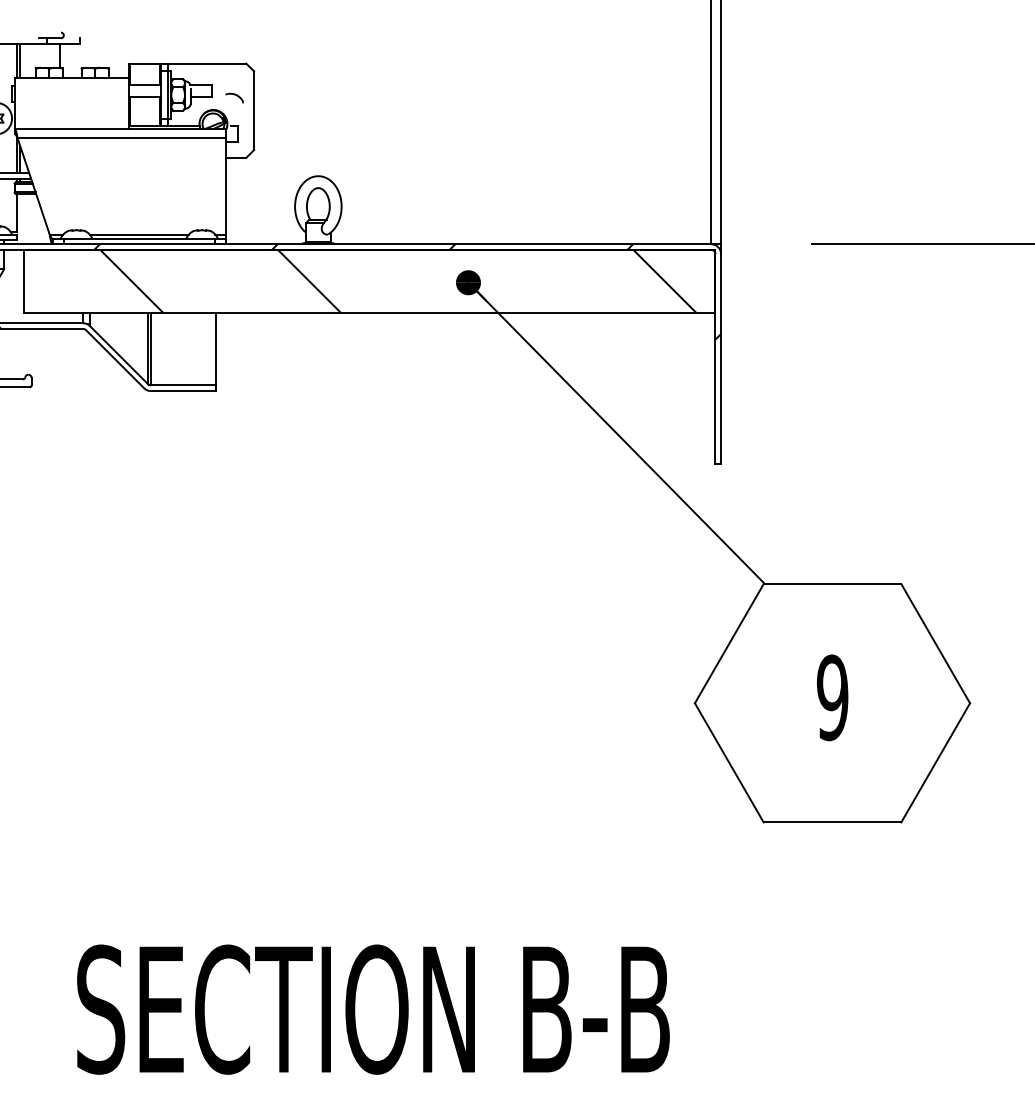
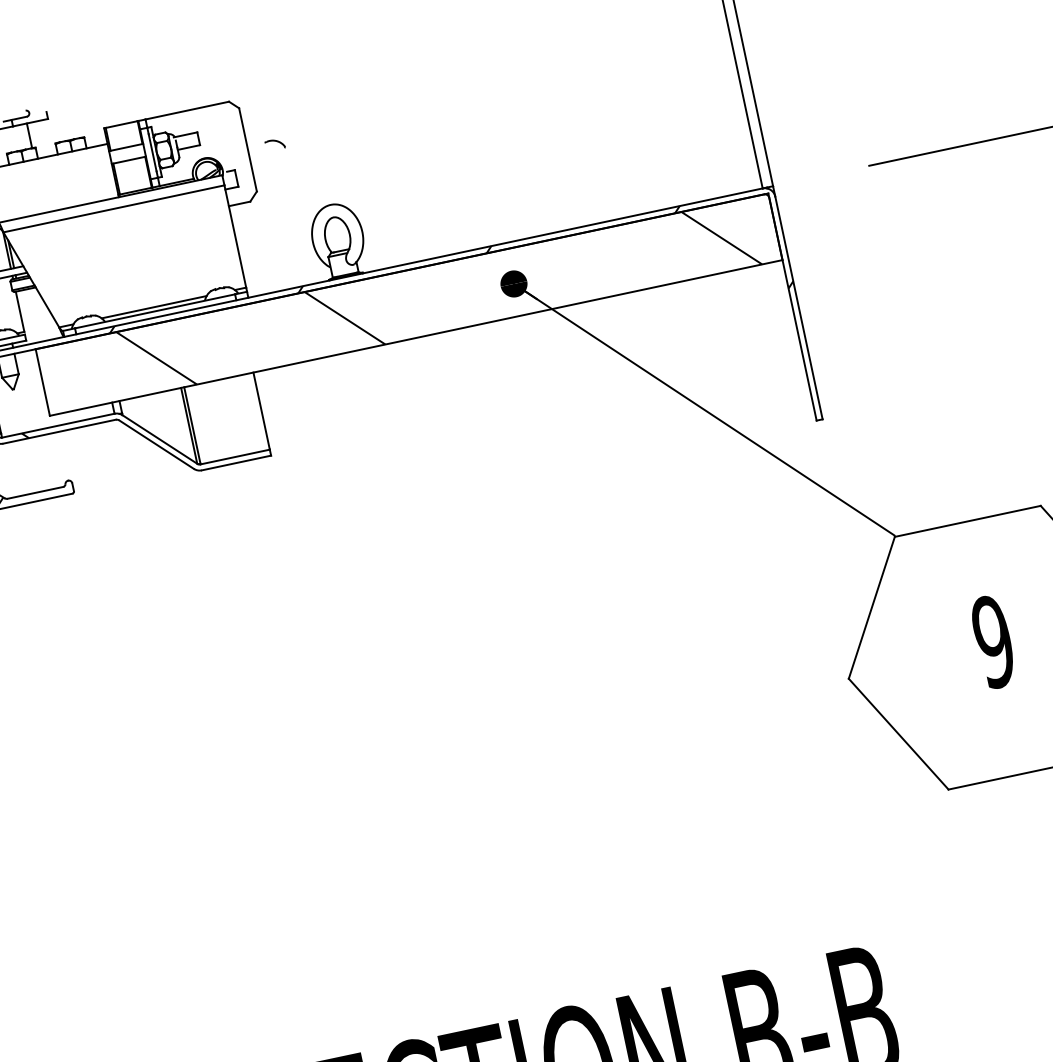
part: (234, 97) -> (274, 143), moved

